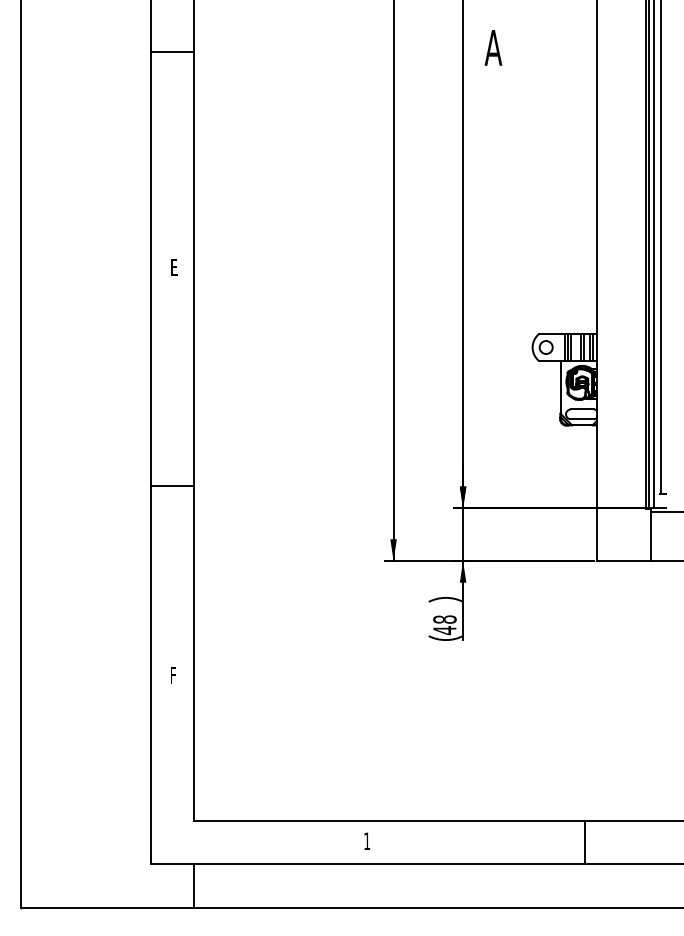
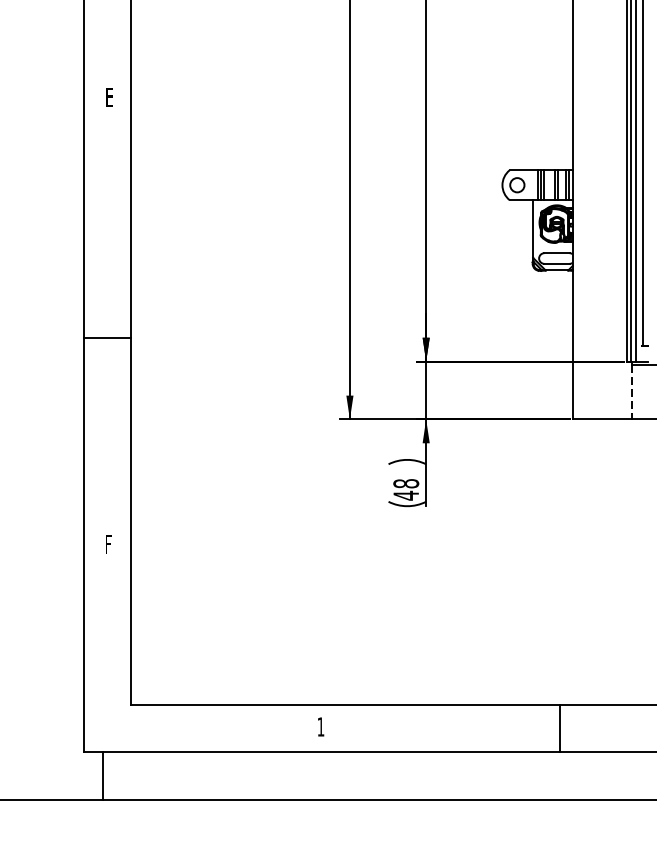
line: (651, 536) -> (632, 392), solid -> dashed
line: (194, 885) -> (102, 775), moved

